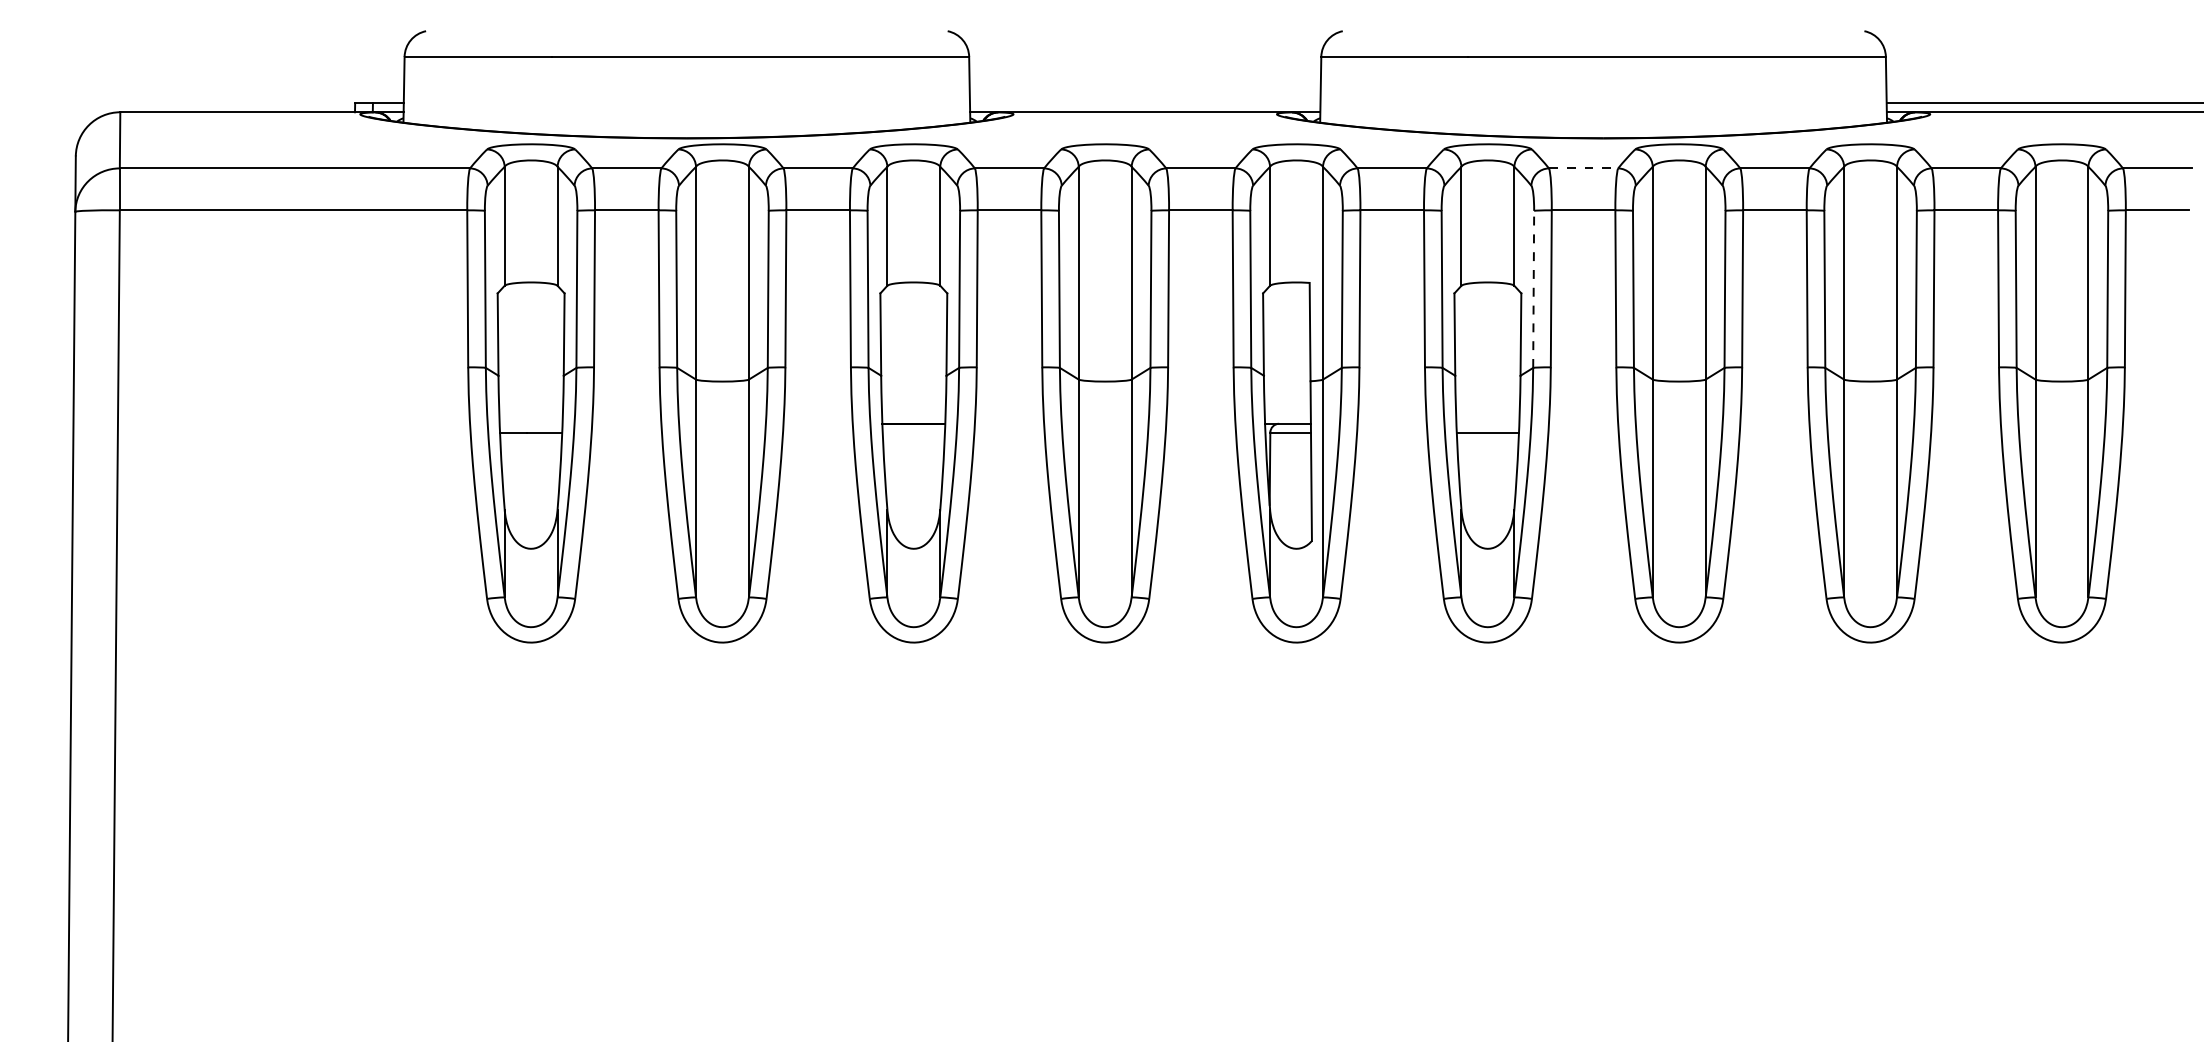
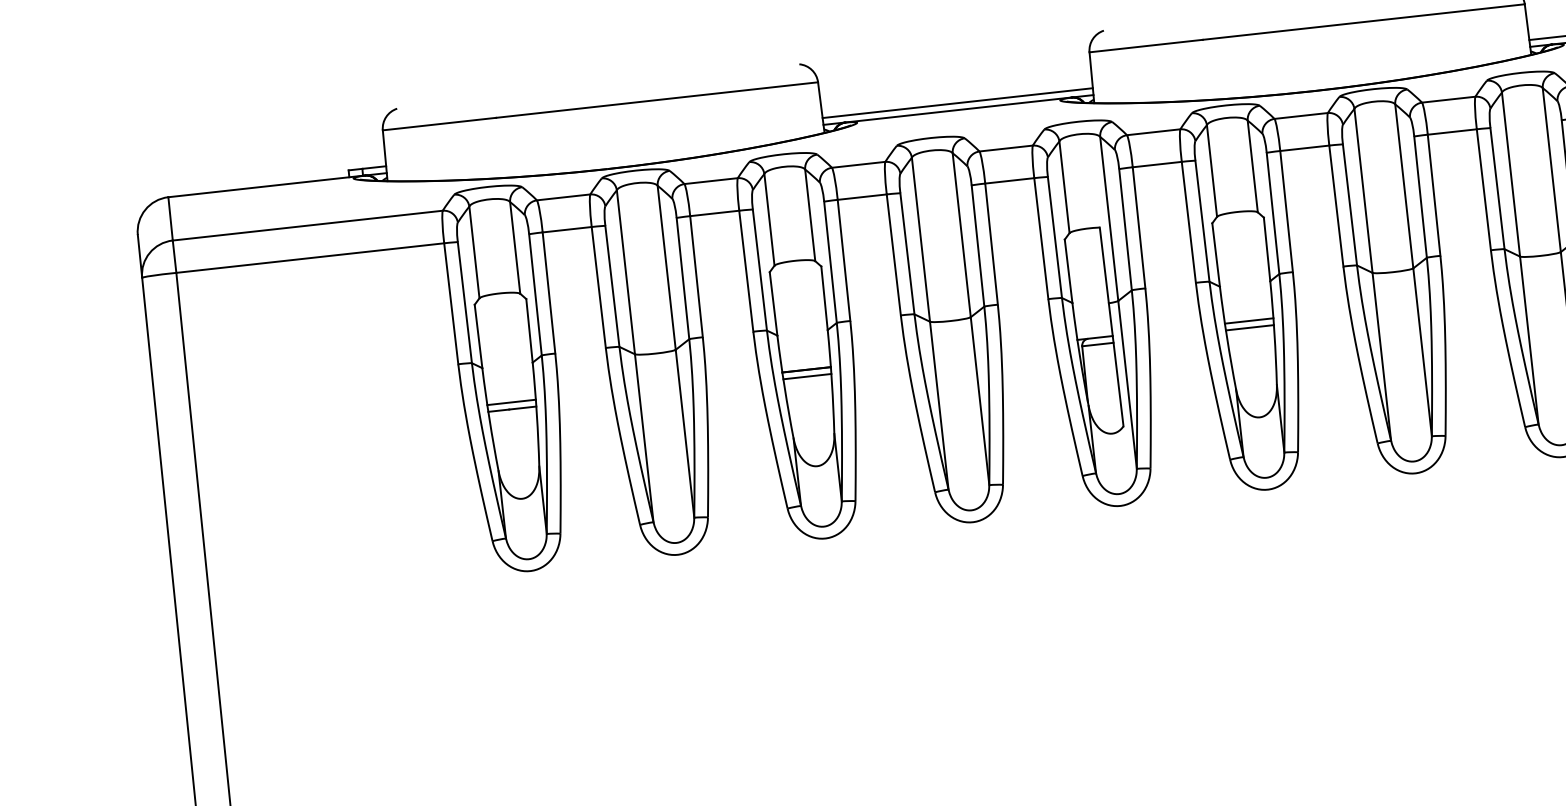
line: (1144, 103) -> (957, 103), added
line: (1583, 168) -> (1301, 116), dashed -> solid
line: (1533, 289) -> (1272, 213), dashed -> solid
line: (530, 423) -> (511, 402), added
line: (1487, 423) -> (1248, 320), added
line: (913, 432) -> (807, 376), added

